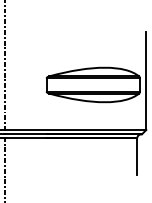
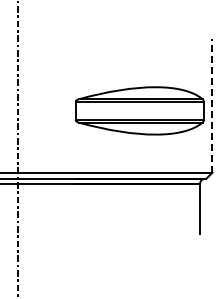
line: (146, 81) -> (212, 105), solid -> dashed

